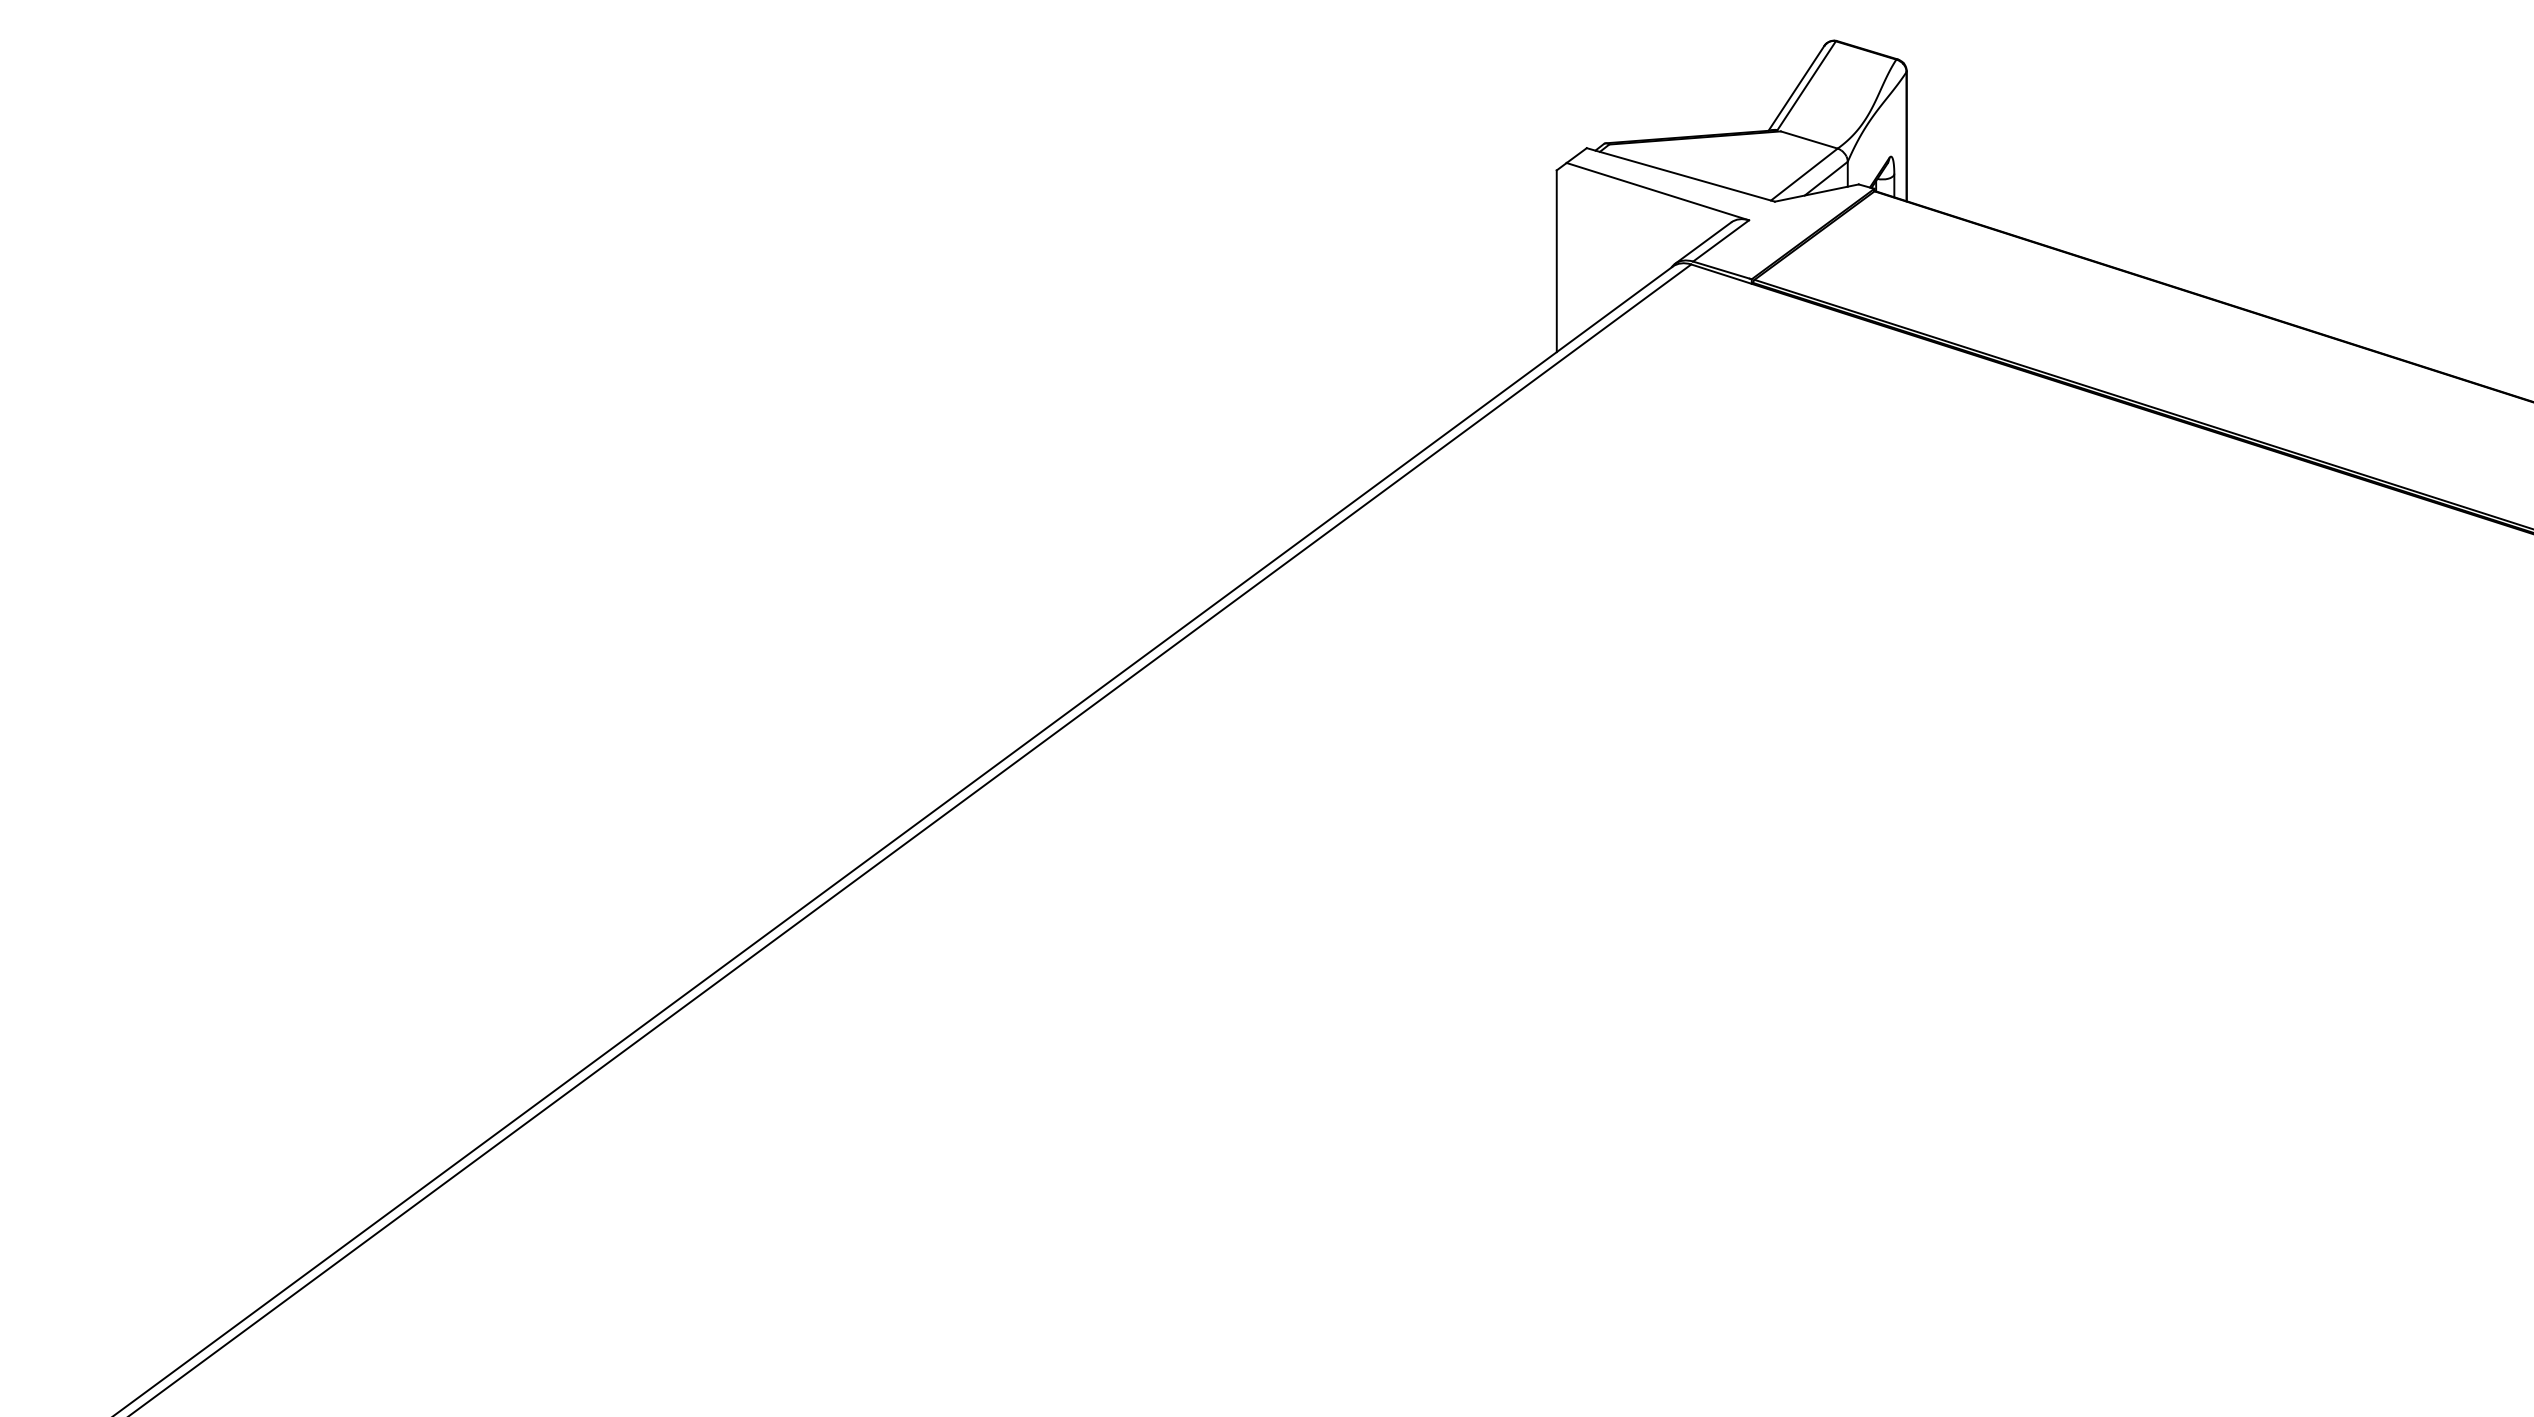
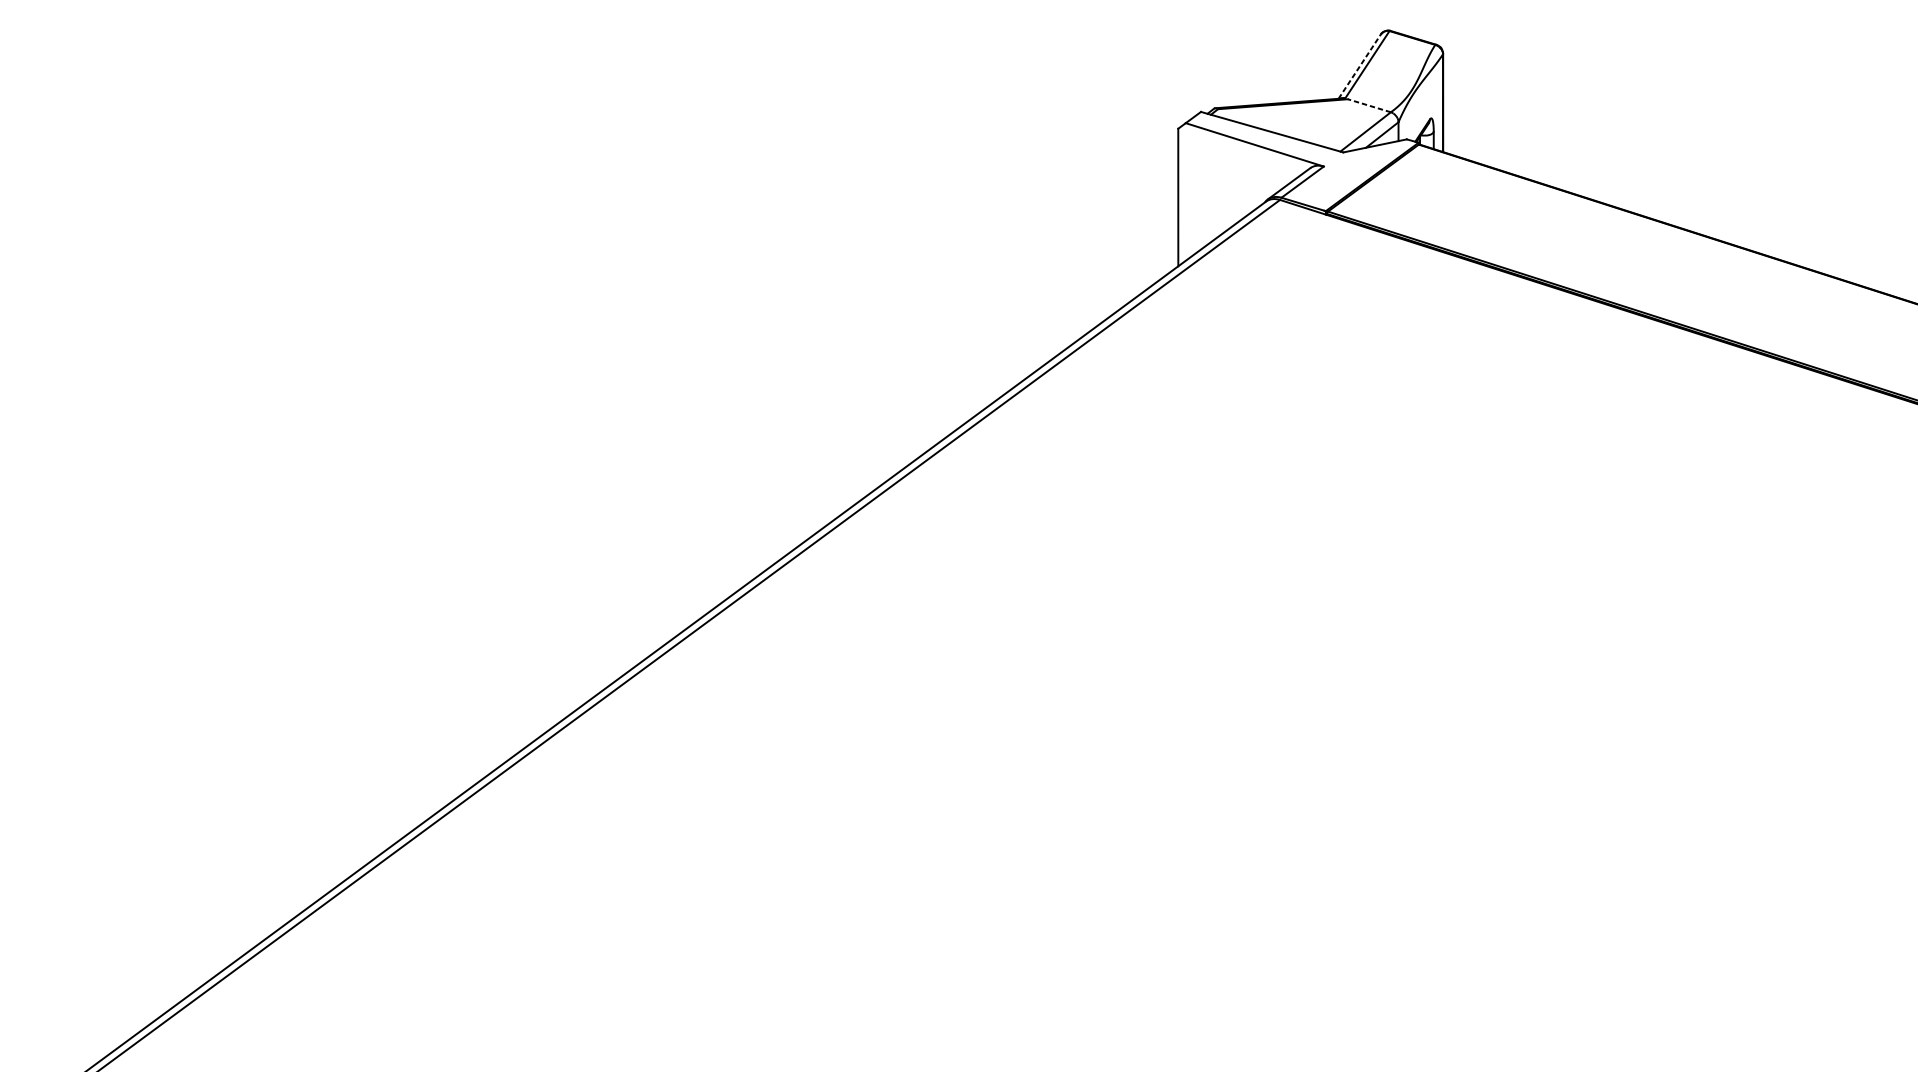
line: (1796, 88) -> (1359, 66), solid -> dashed
line: (1809, 140) -> (1369, 106), solid -> dashed

